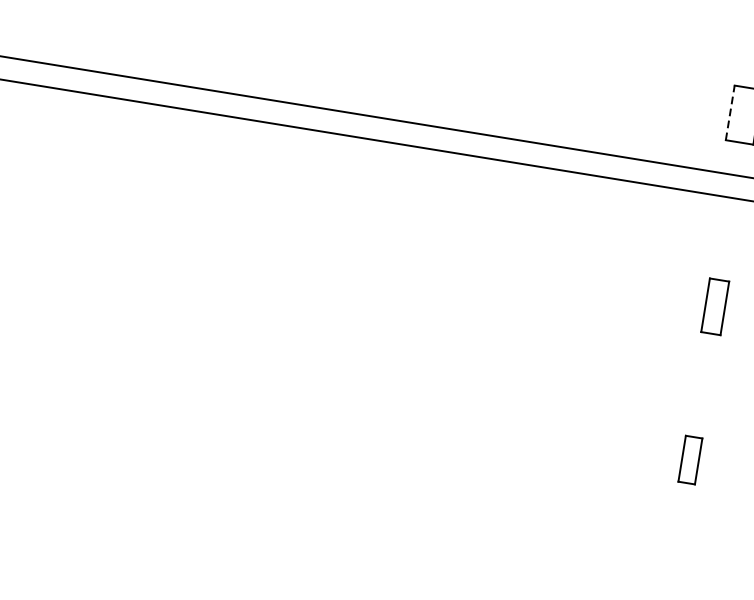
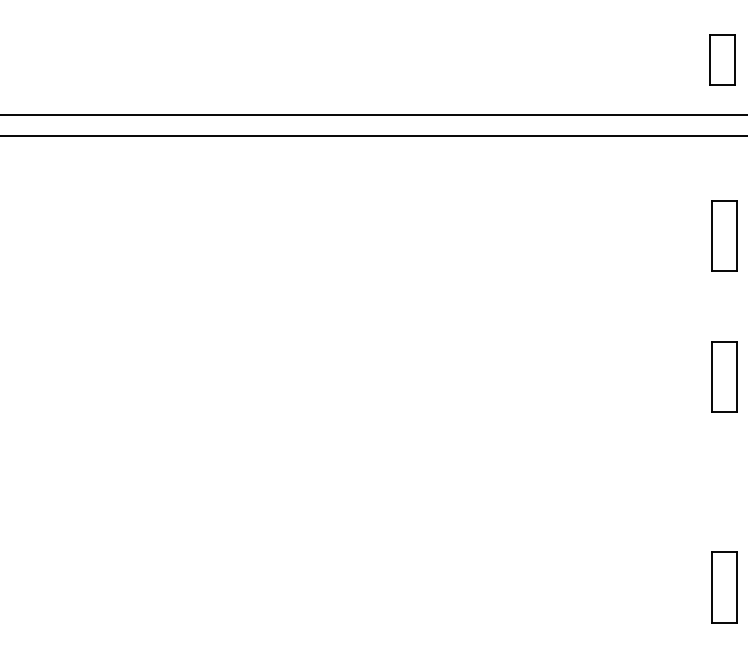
line: (730, 111) -> (709, 59), dashed -> solid
part: (715, 306) -> (724, 235), size x1.43
part: (690, 459) -> (724, 376), size x1.67

